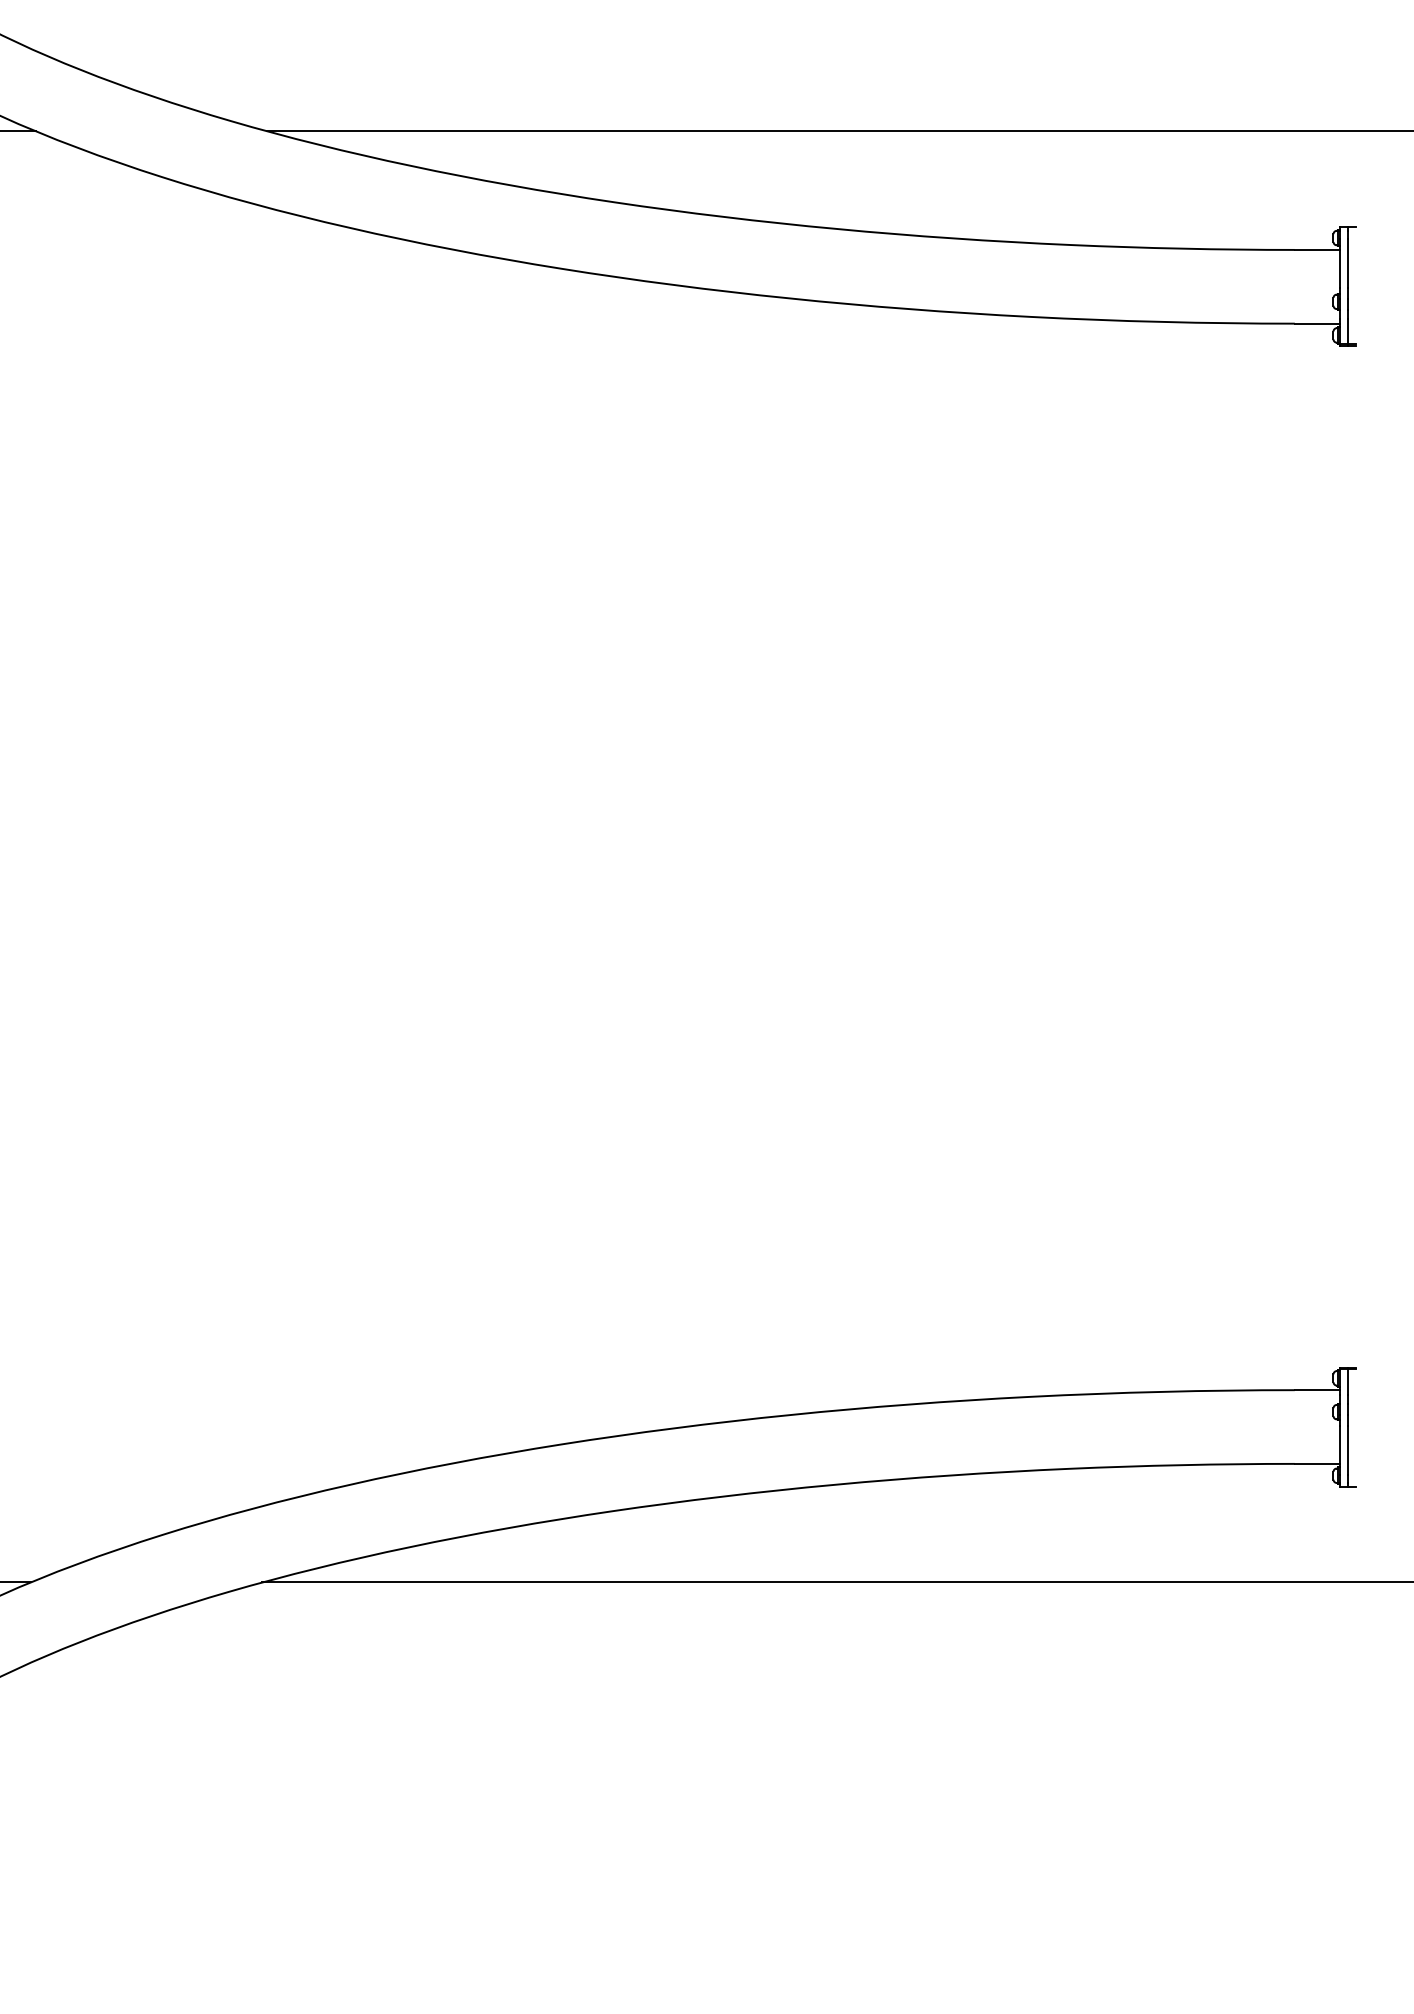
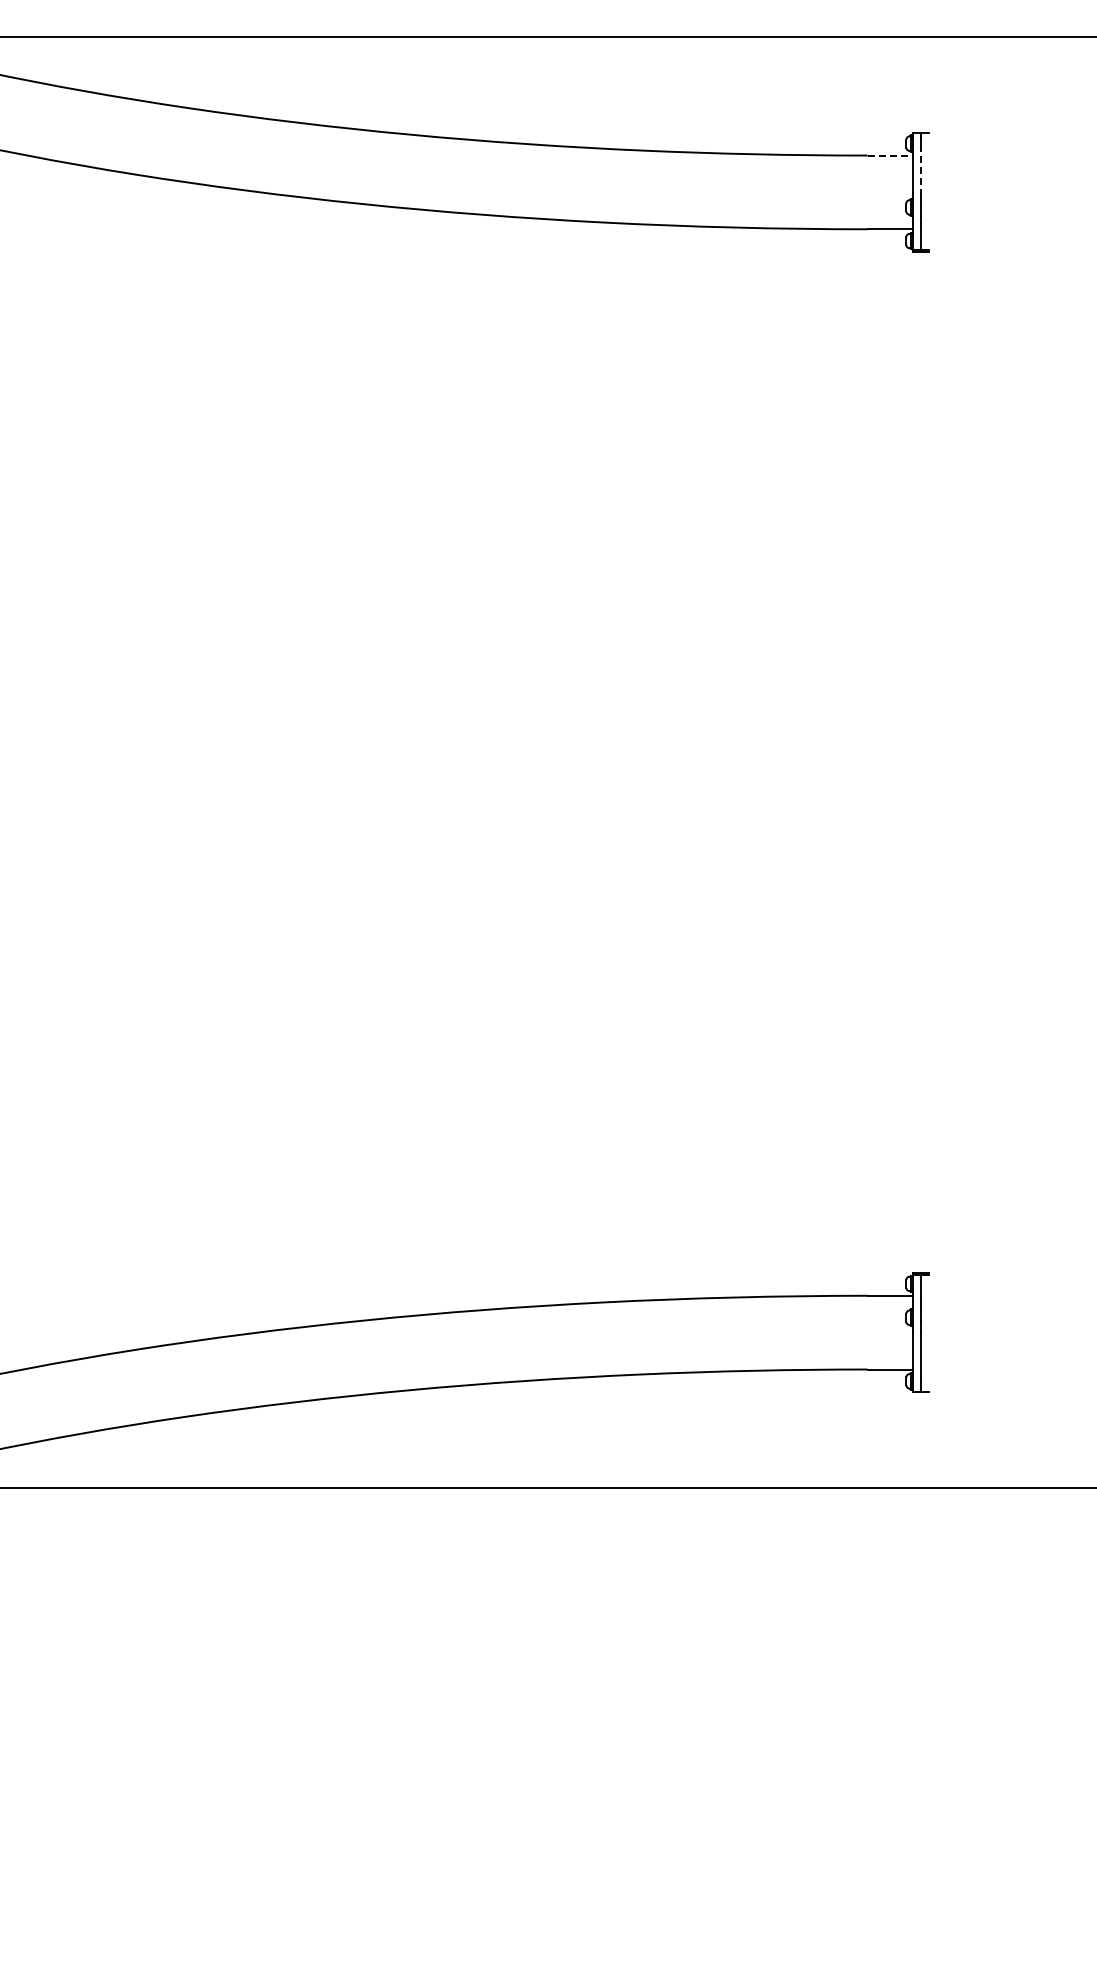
line: (1317, 249) -> (890, 155), solid -> dashed
line: (1347, 263) -> (920, 169), solid -> dashed

